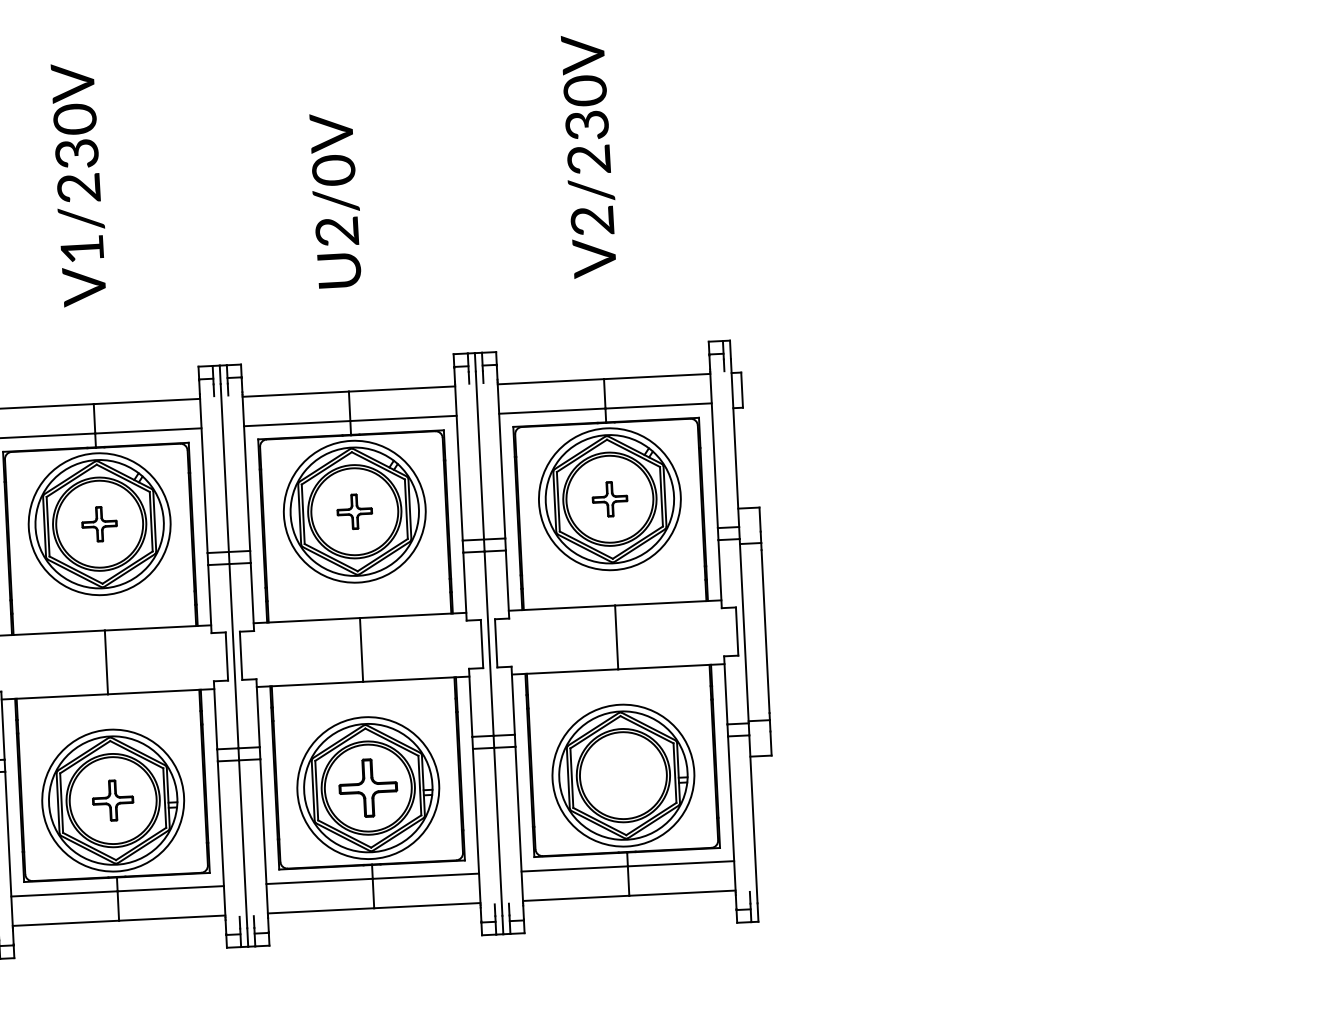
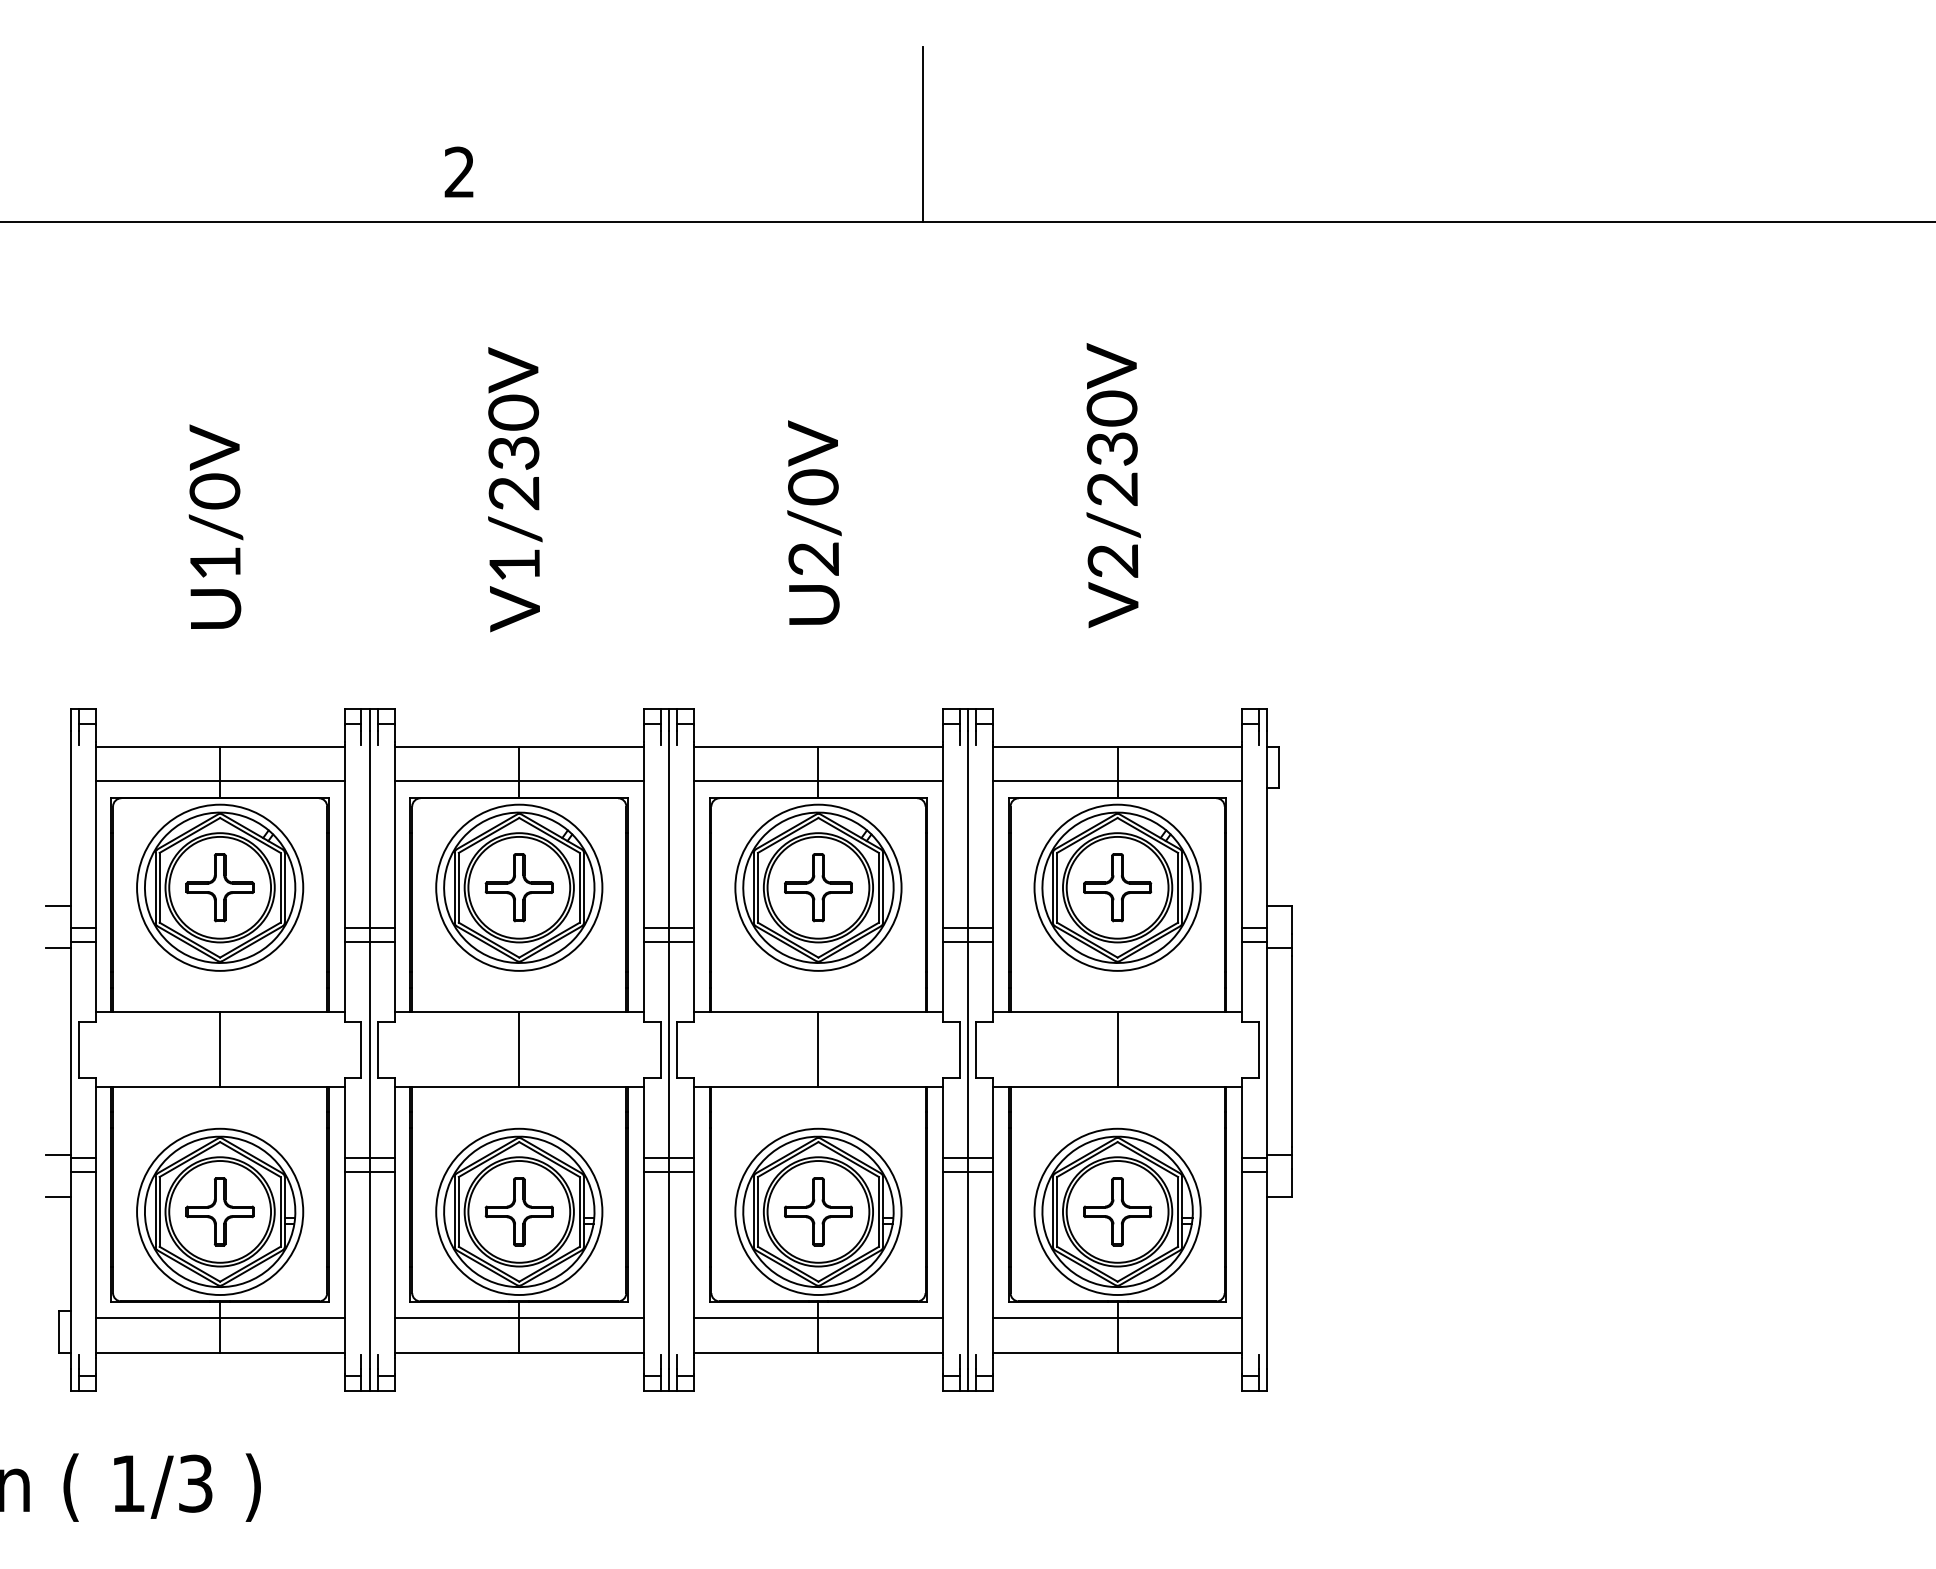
part: (609, 499) -> (1117, 887), size x1.67
part: (354, 511) -> (818, 887), size x1.67
part: (98, 523) -> (518, 887), size x1.67
part: (623, 775) -> (1117, 1211), added
part: (112, 800) -> (518, 1211), size x1.43

